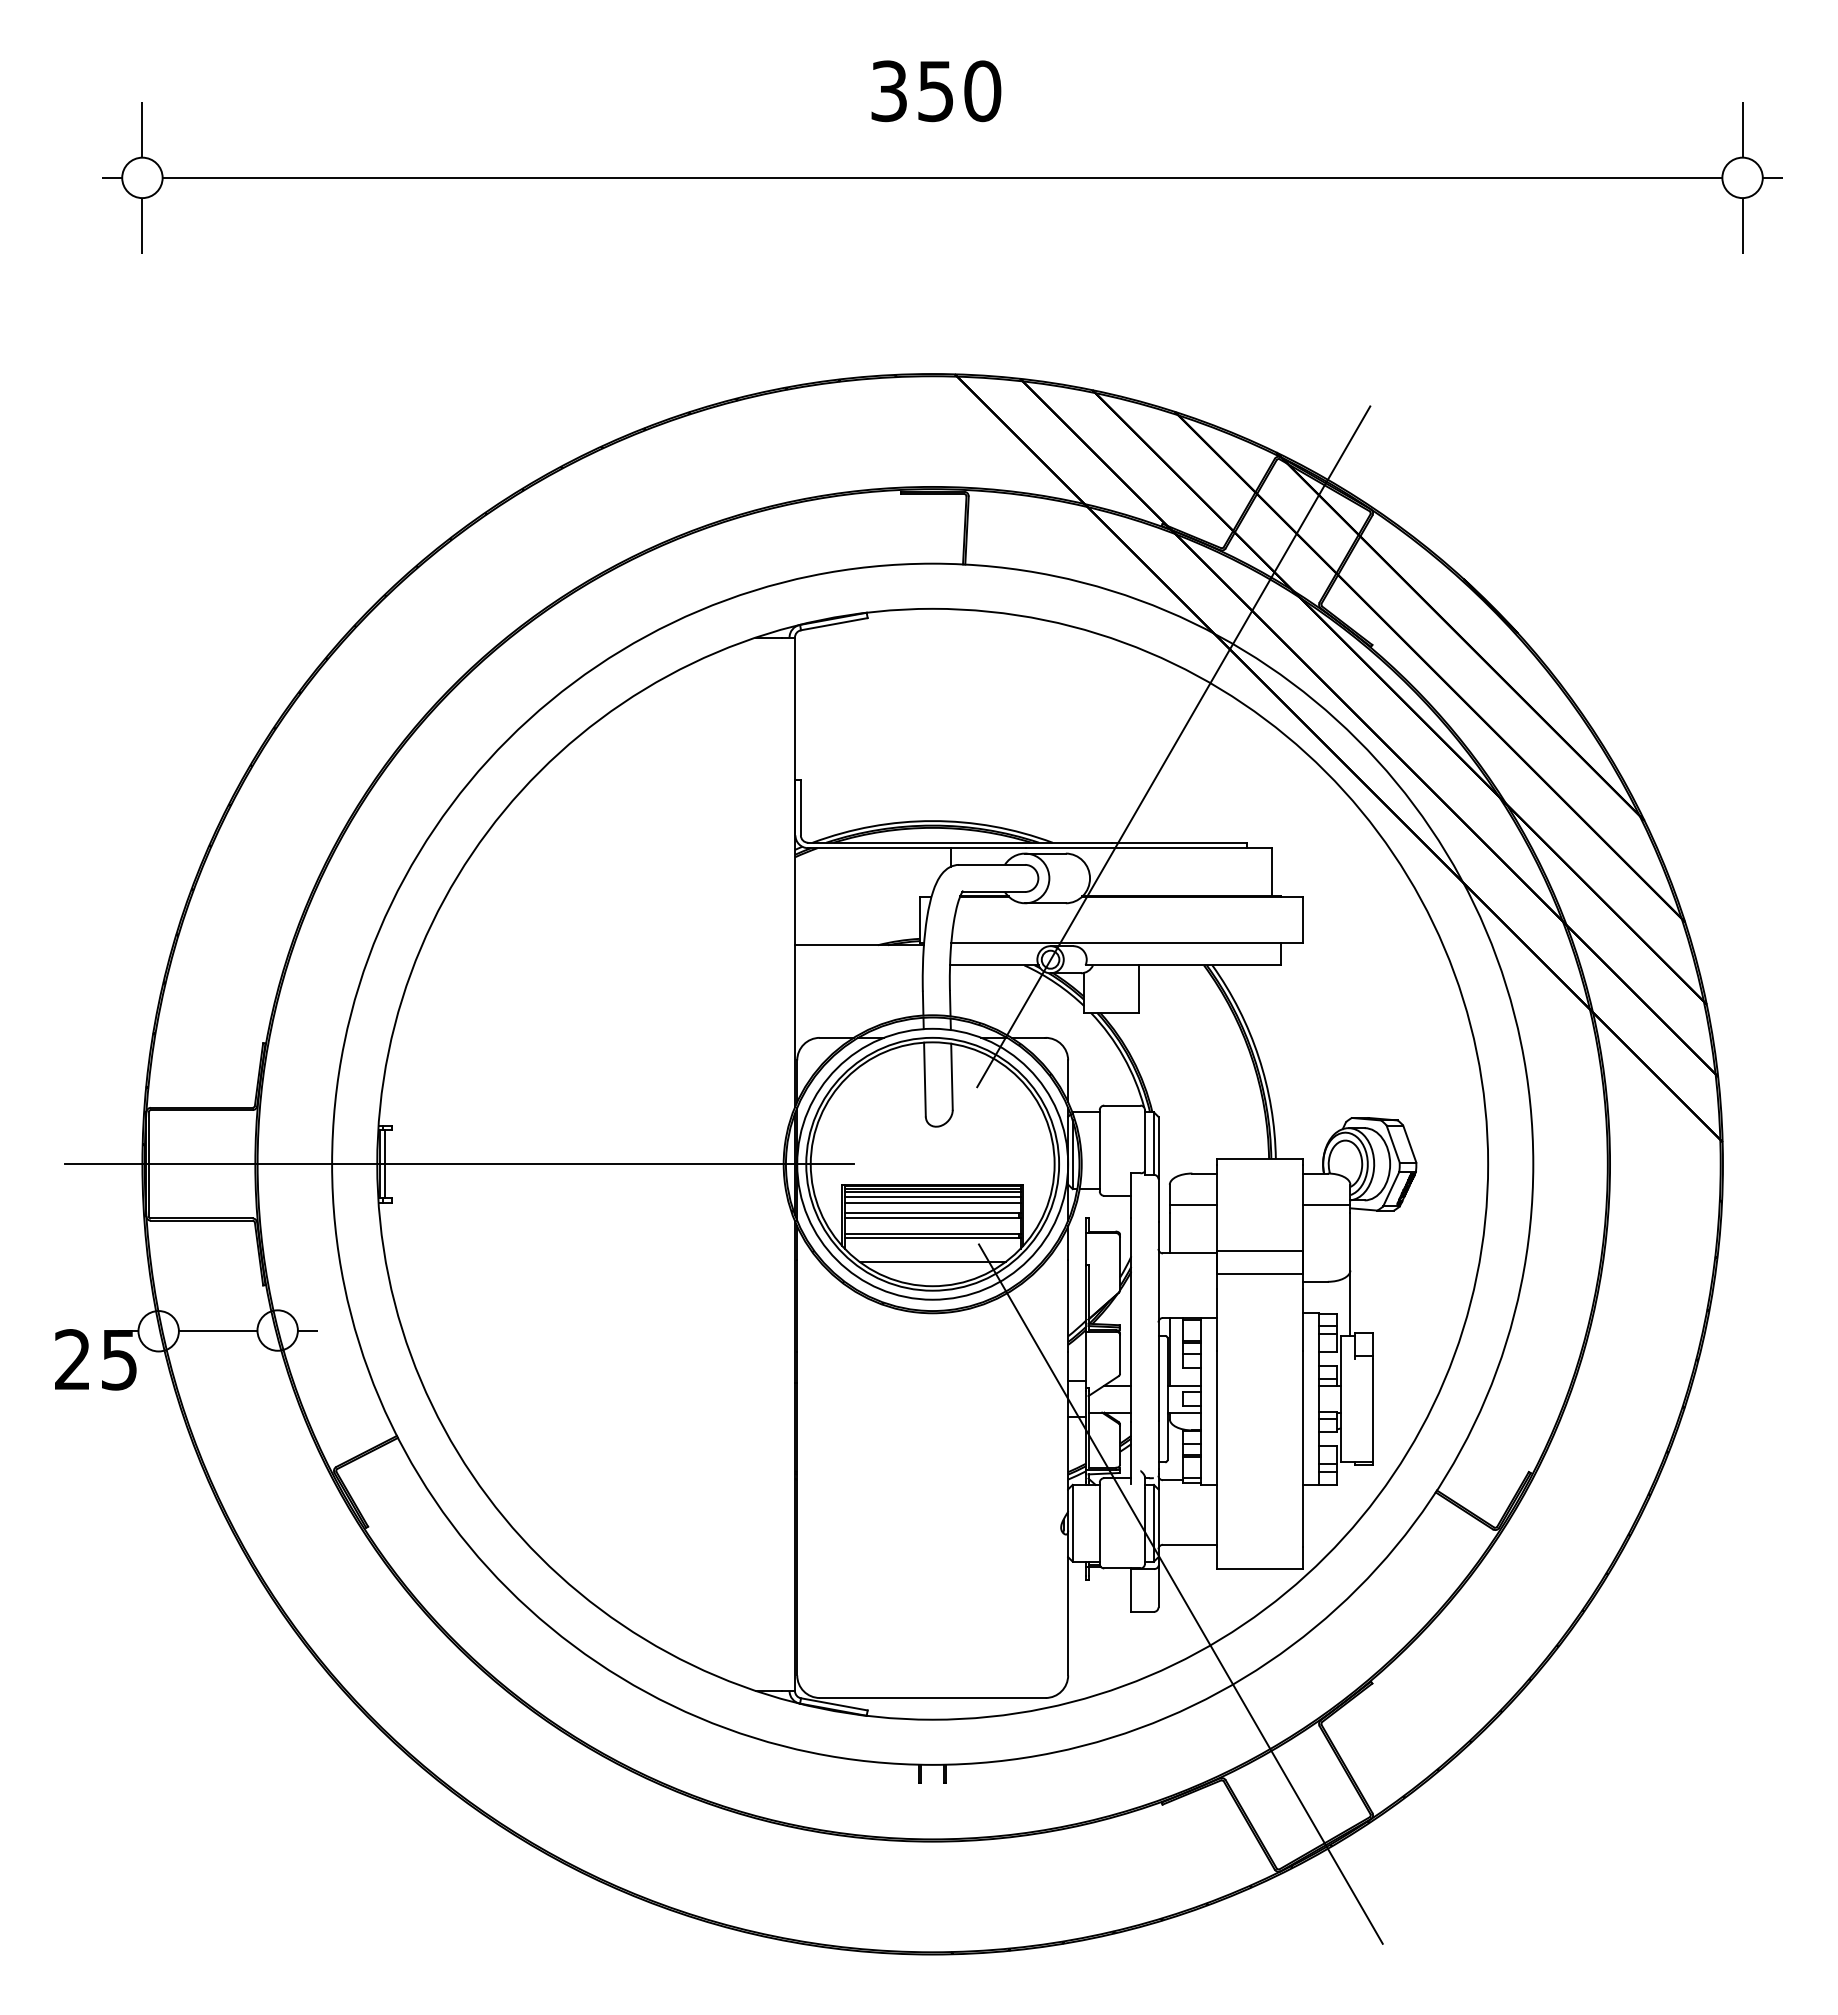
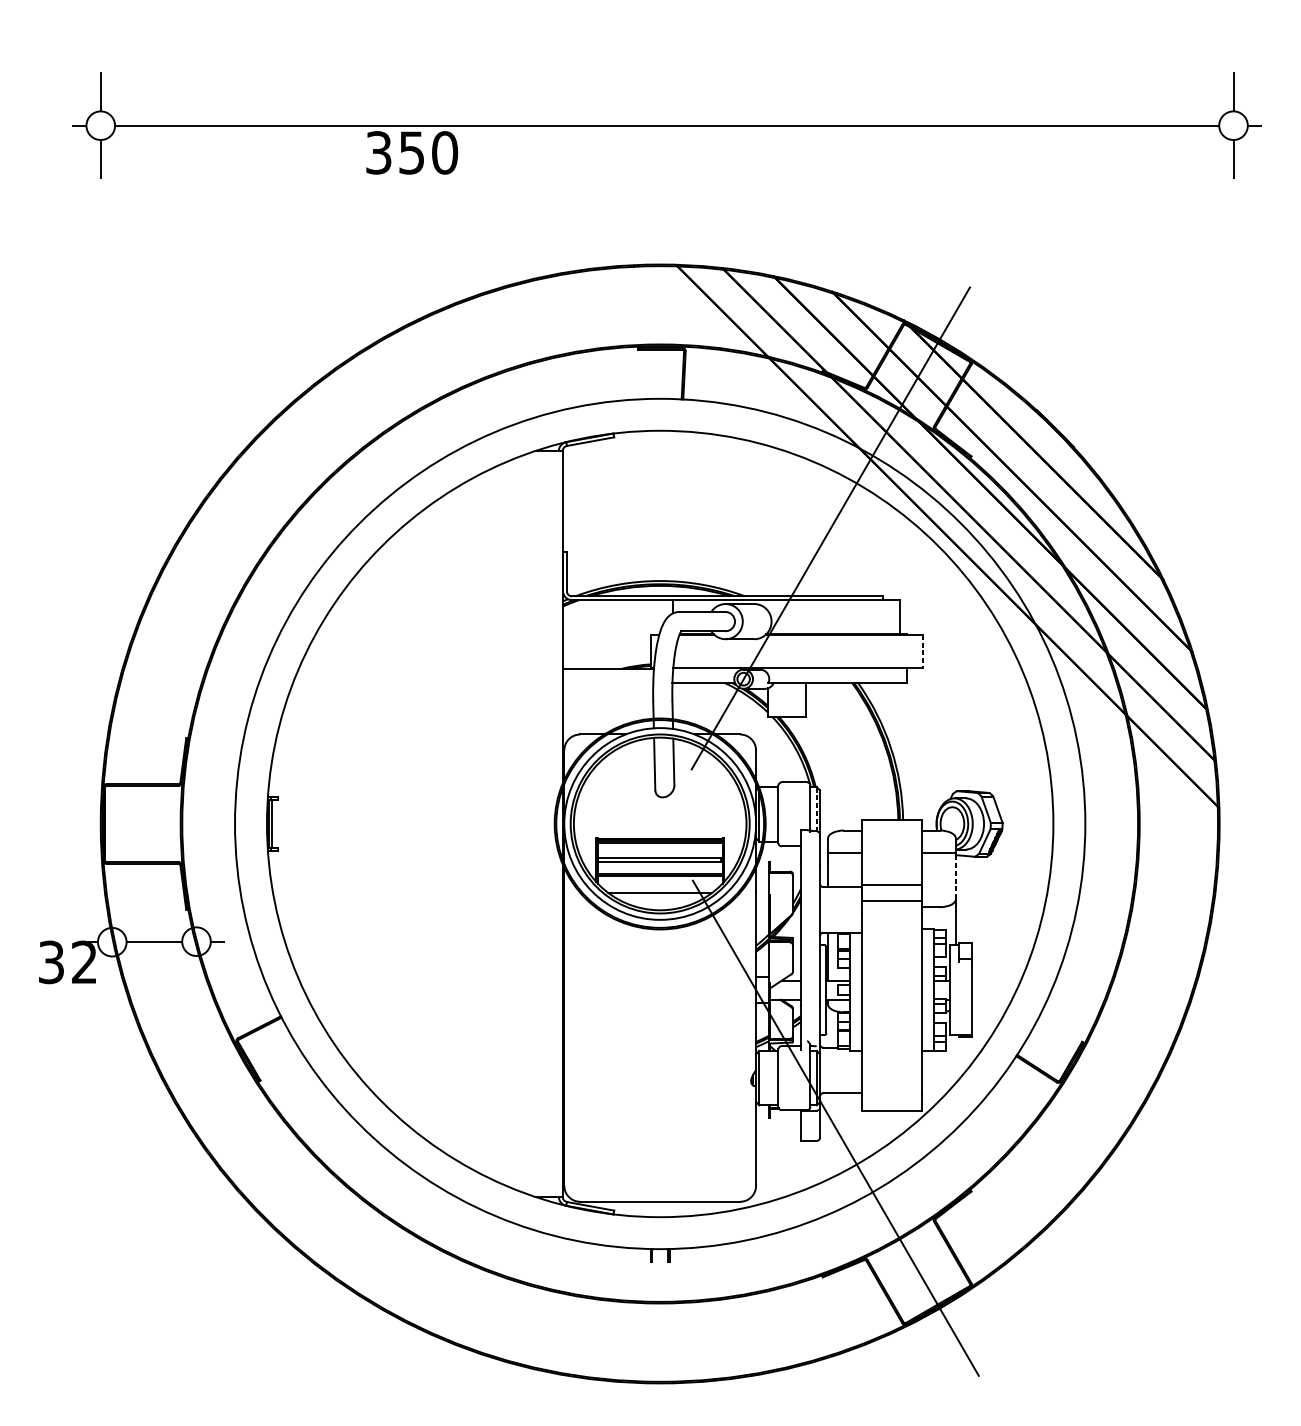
text: (936, 91) -> (412, 153), moved
line: (1303, 920) -> (922, 651), solid -> dashed
line: (1153, 1143) -> (816, 809), solid -> dashed
line: (458, 1164) -> (324, 824), removed
line: (932, 1197) -> (660, 847), removed
line: (932, 1202) -> (660, 851), removed
line: (1350, 1241) -> (955, 878), solid -> dashed
text: (95, 1359) -> (67, 962), 25 -> 32

